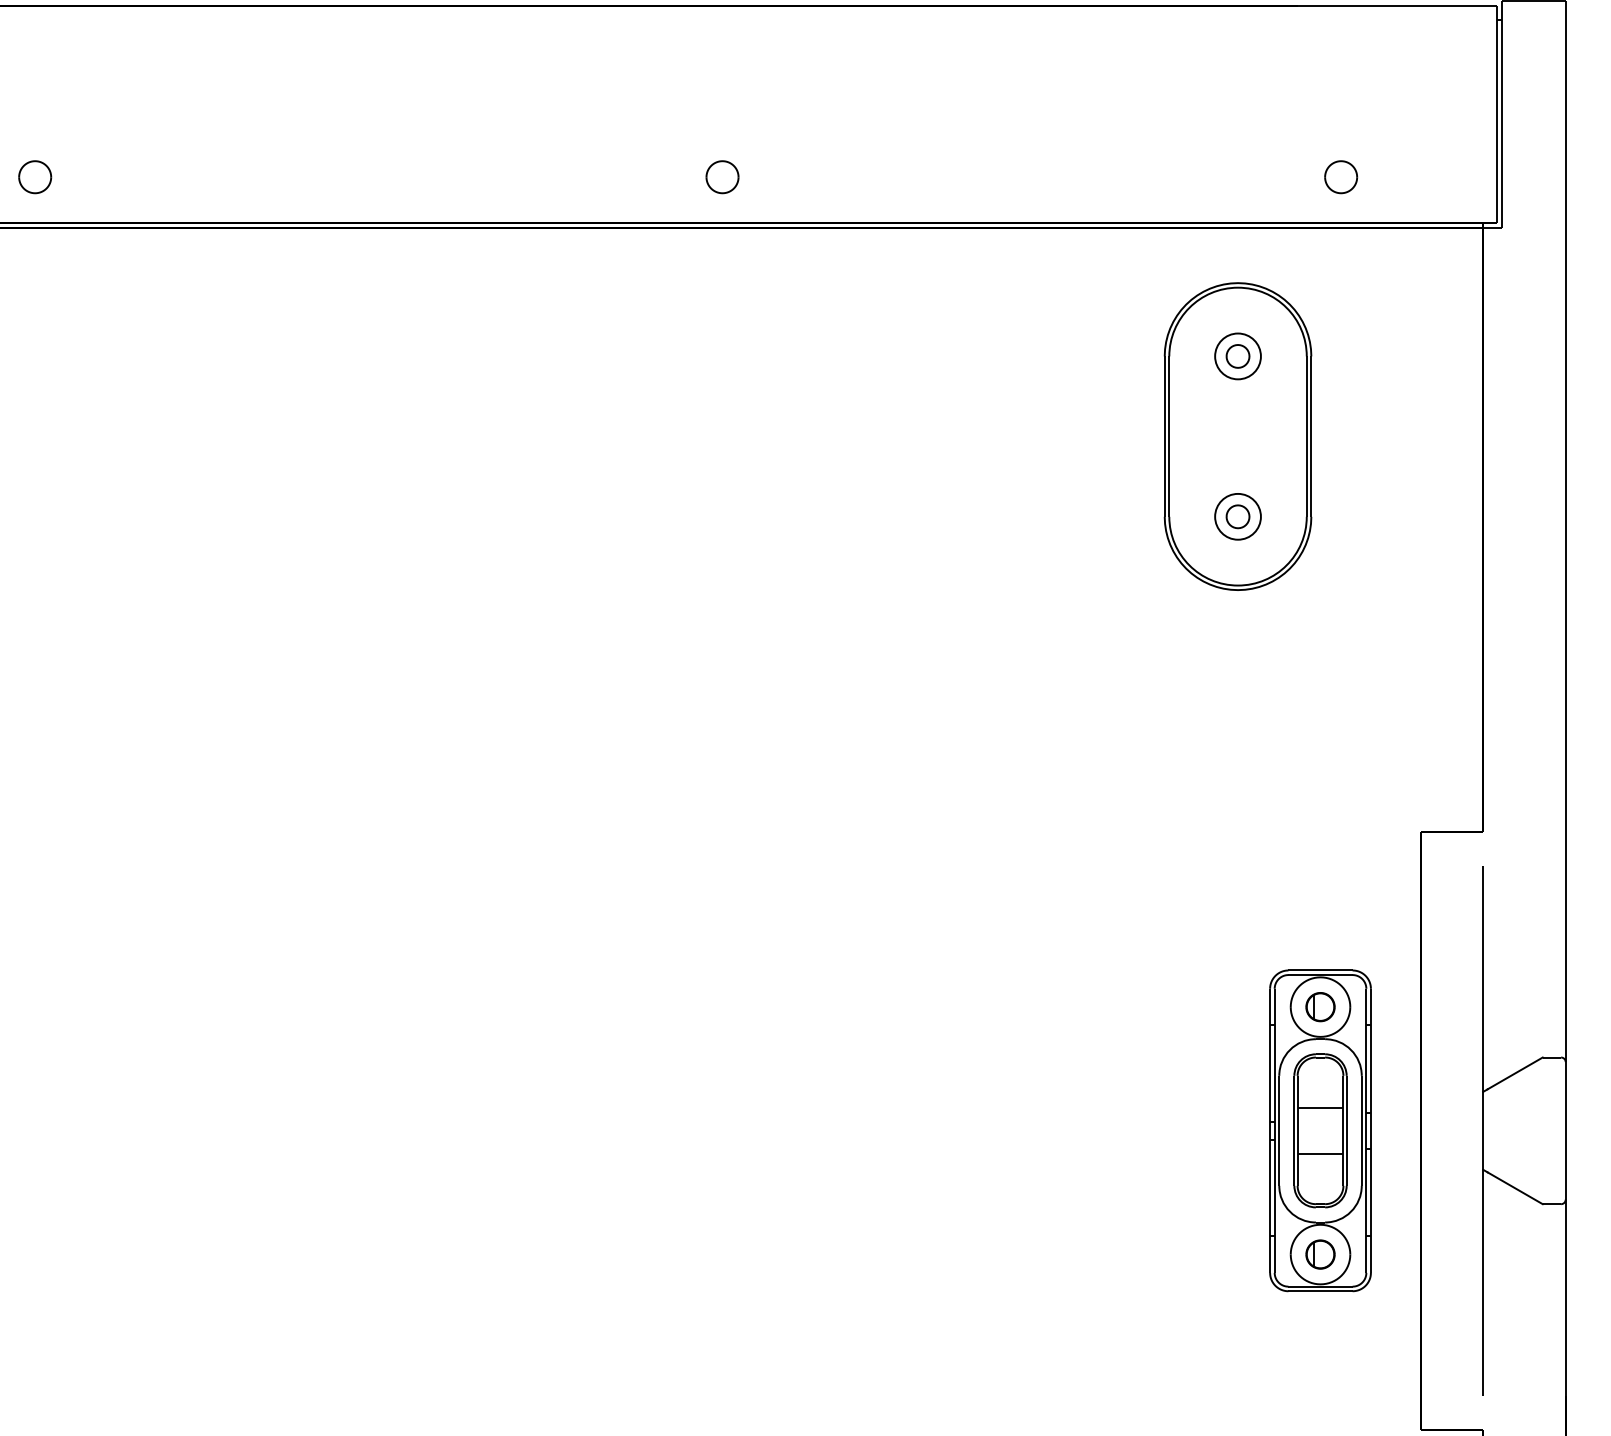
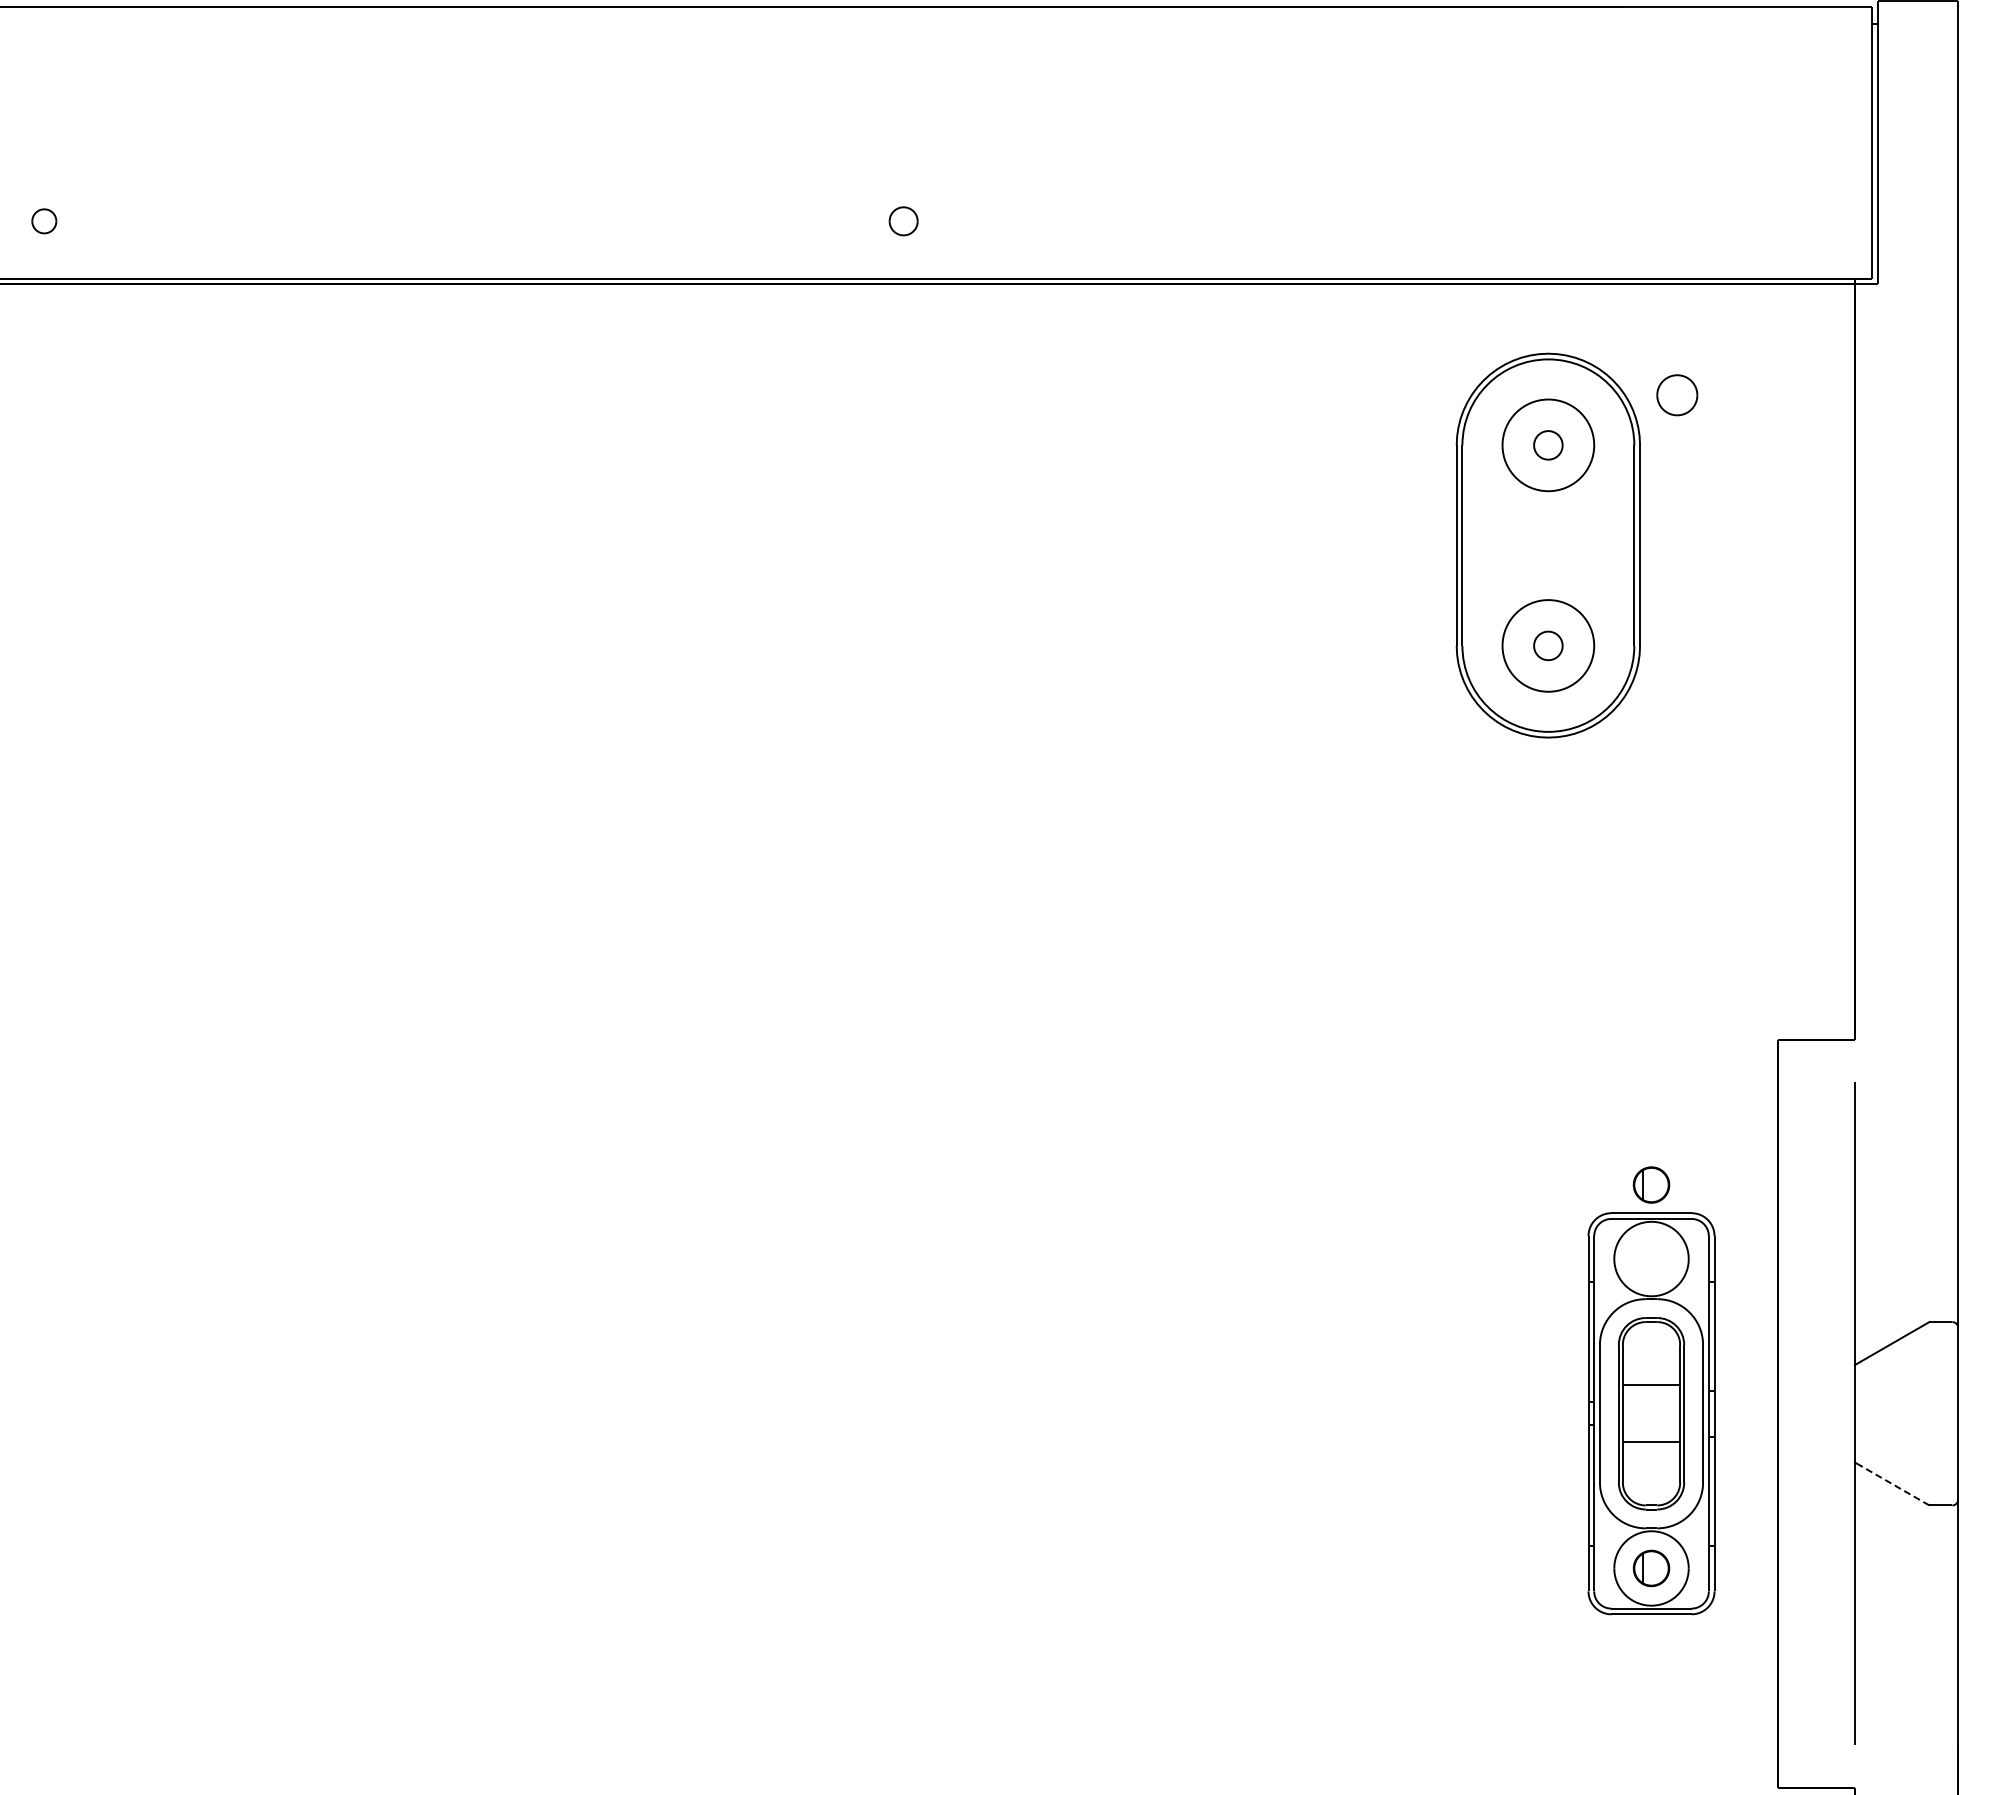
part: (35, 177) -> (44, 221), size x0.6
part: (722, 177) -> (903, 221), size x0.7
part: (1341, 177) -> (1677, 395), moved
circle: (1238, 356) -> (1548, 445), size x1.6
circle: (1238, 516) -> (1548, 645), size x1.6
part: (1320, 1006) -> (1651, 1184), moved
line: (1515, 1188) -> (1895, 1485), solid -> dashed

